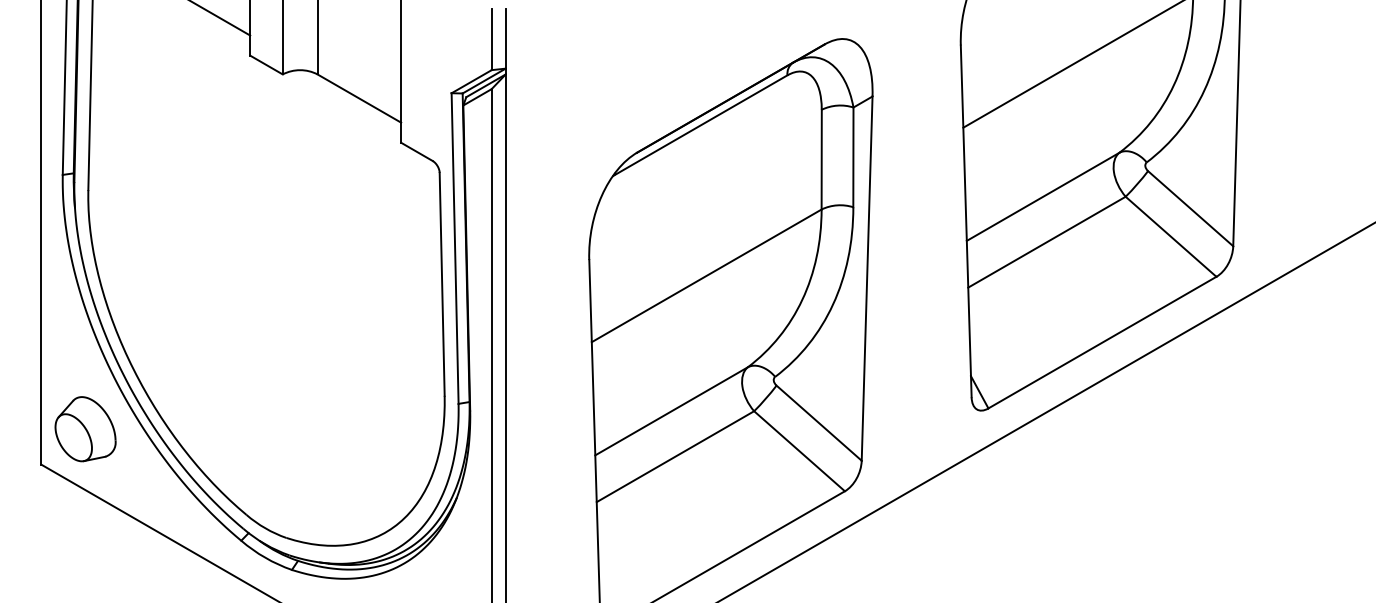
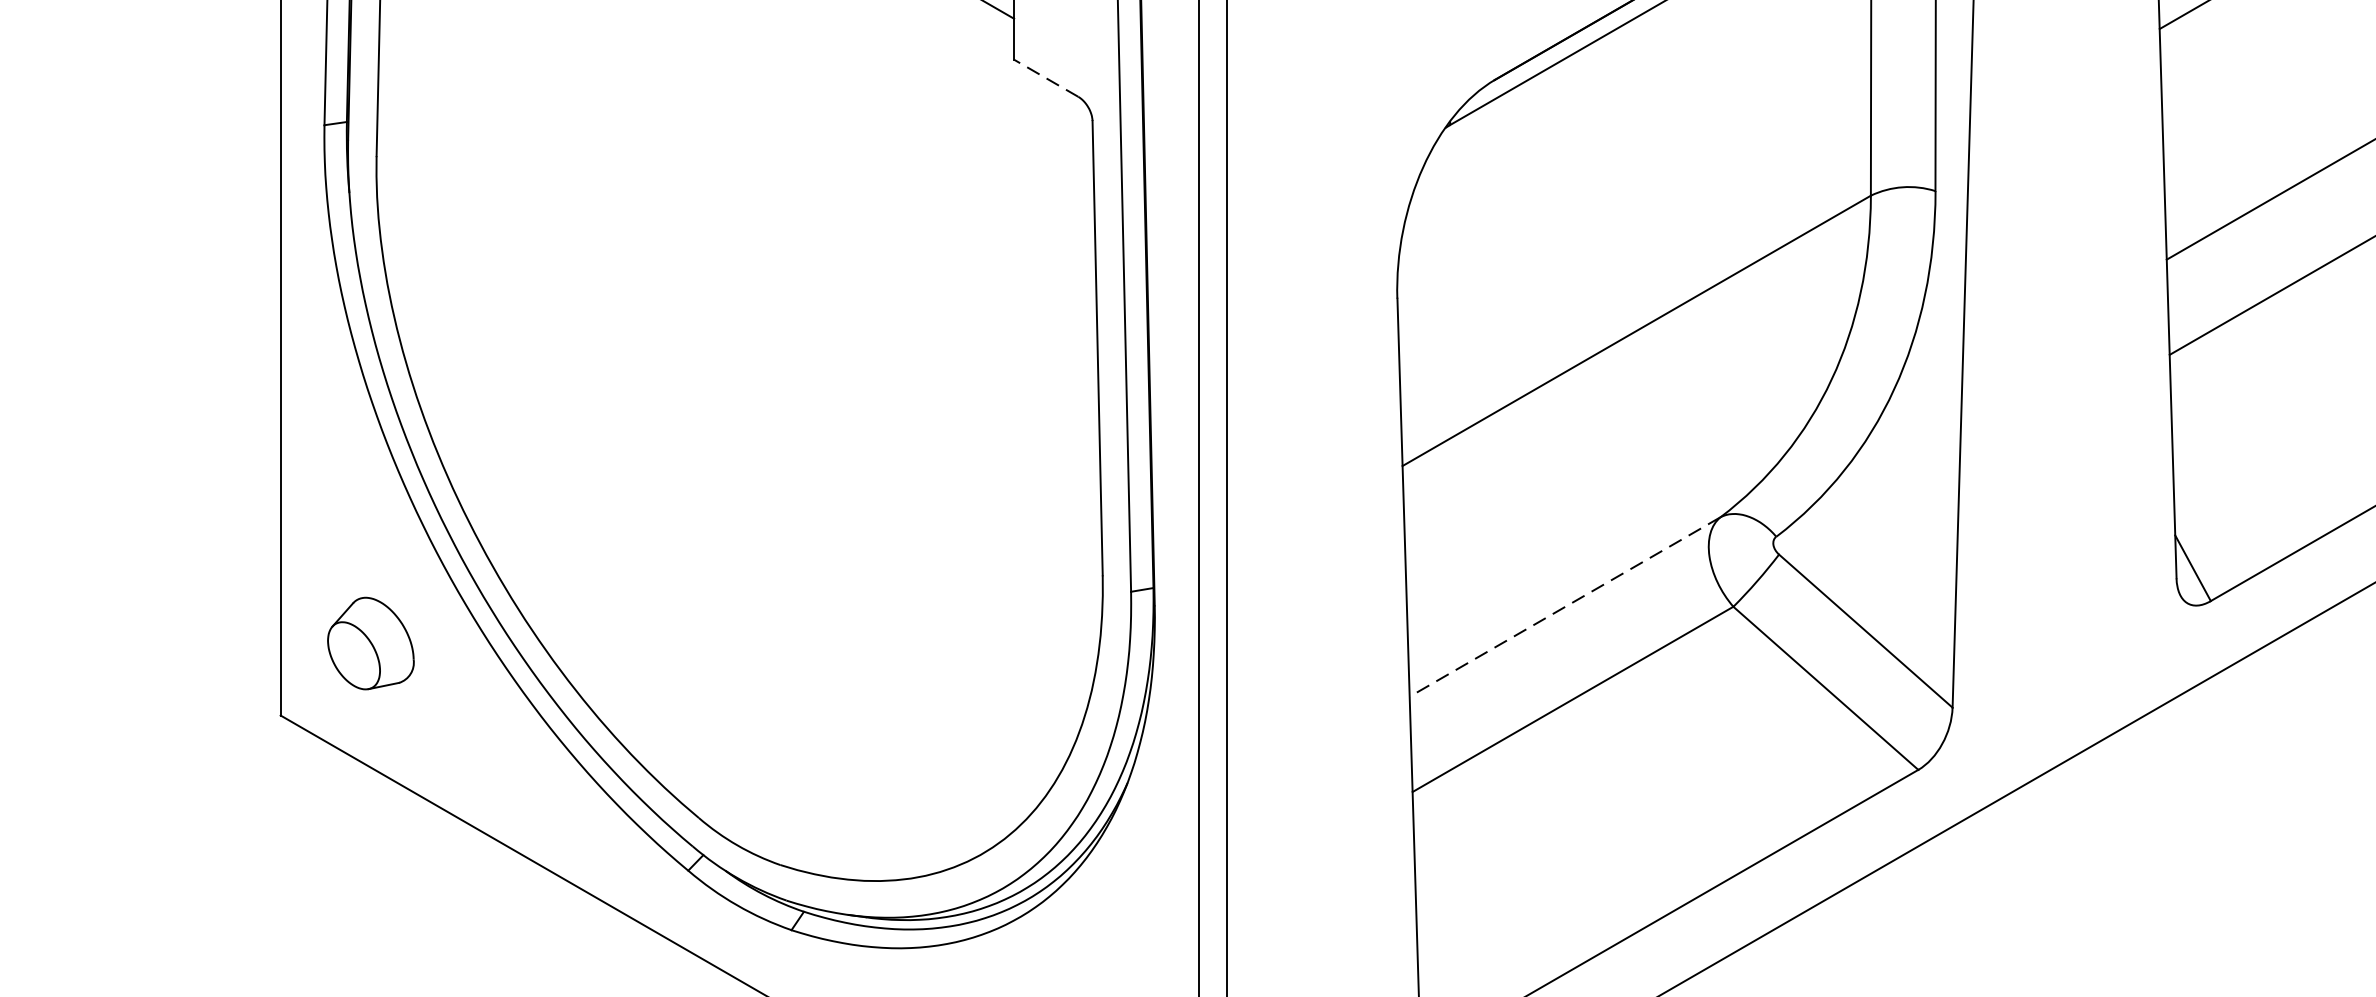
line: (416, 151) -> (1045, 77), solid -> dashed
line: (671, 411) -> (1564, 607), solid -> dashed
part: (85, 429) -> (370, 643), size x0.7

